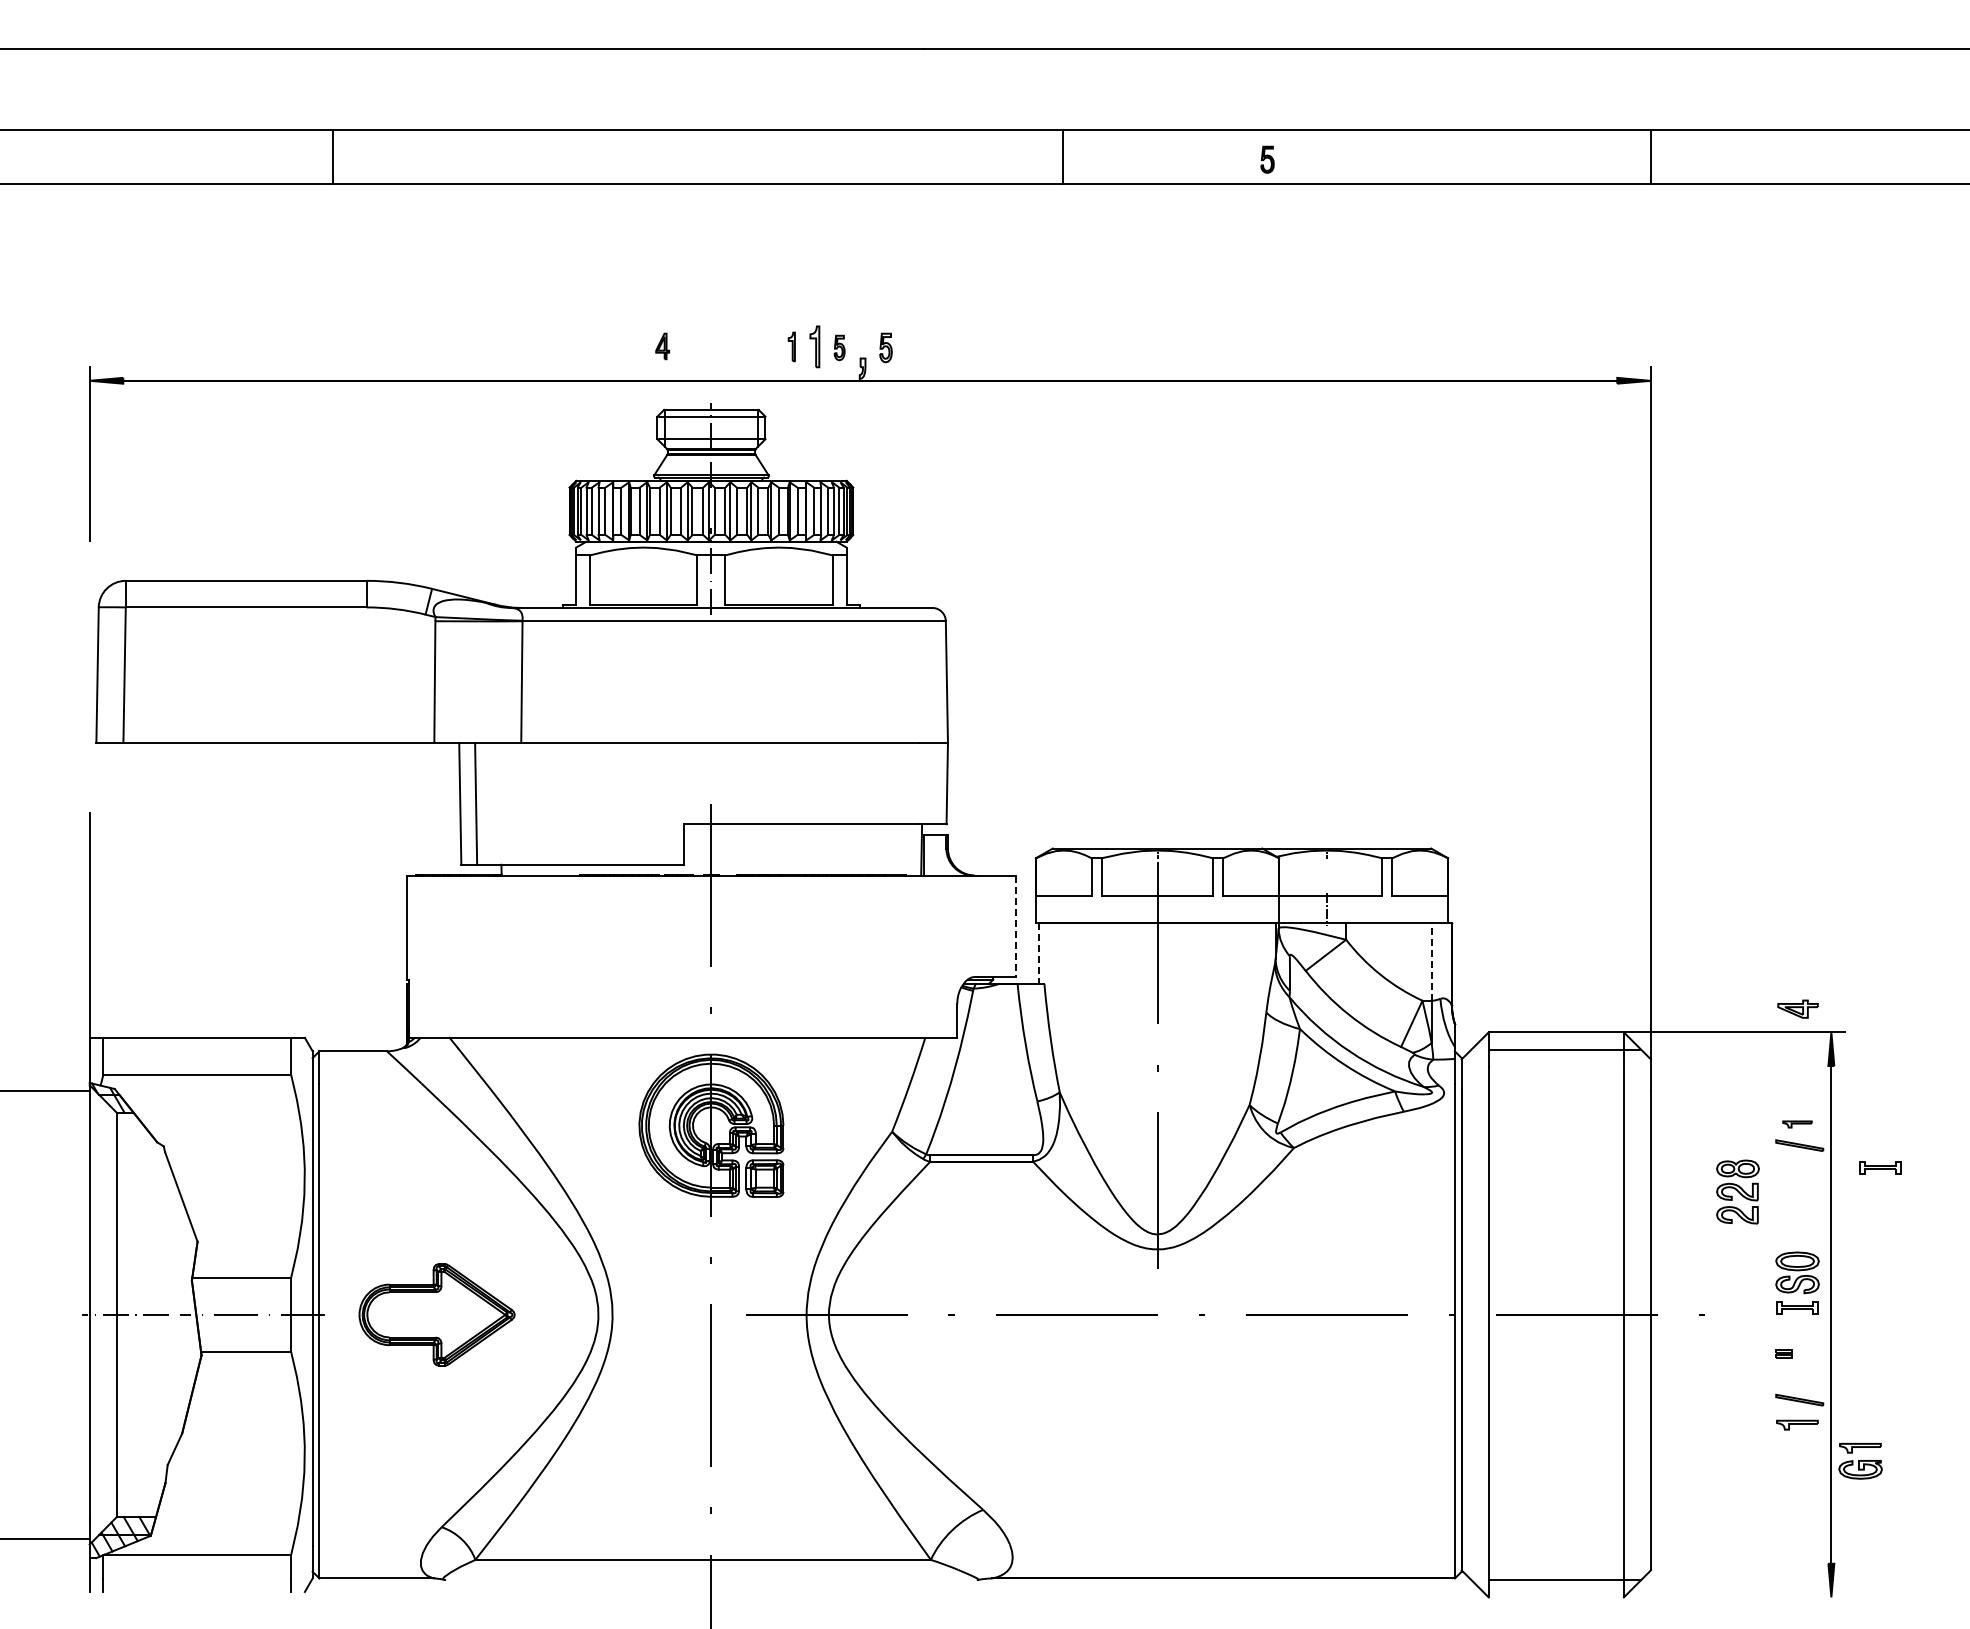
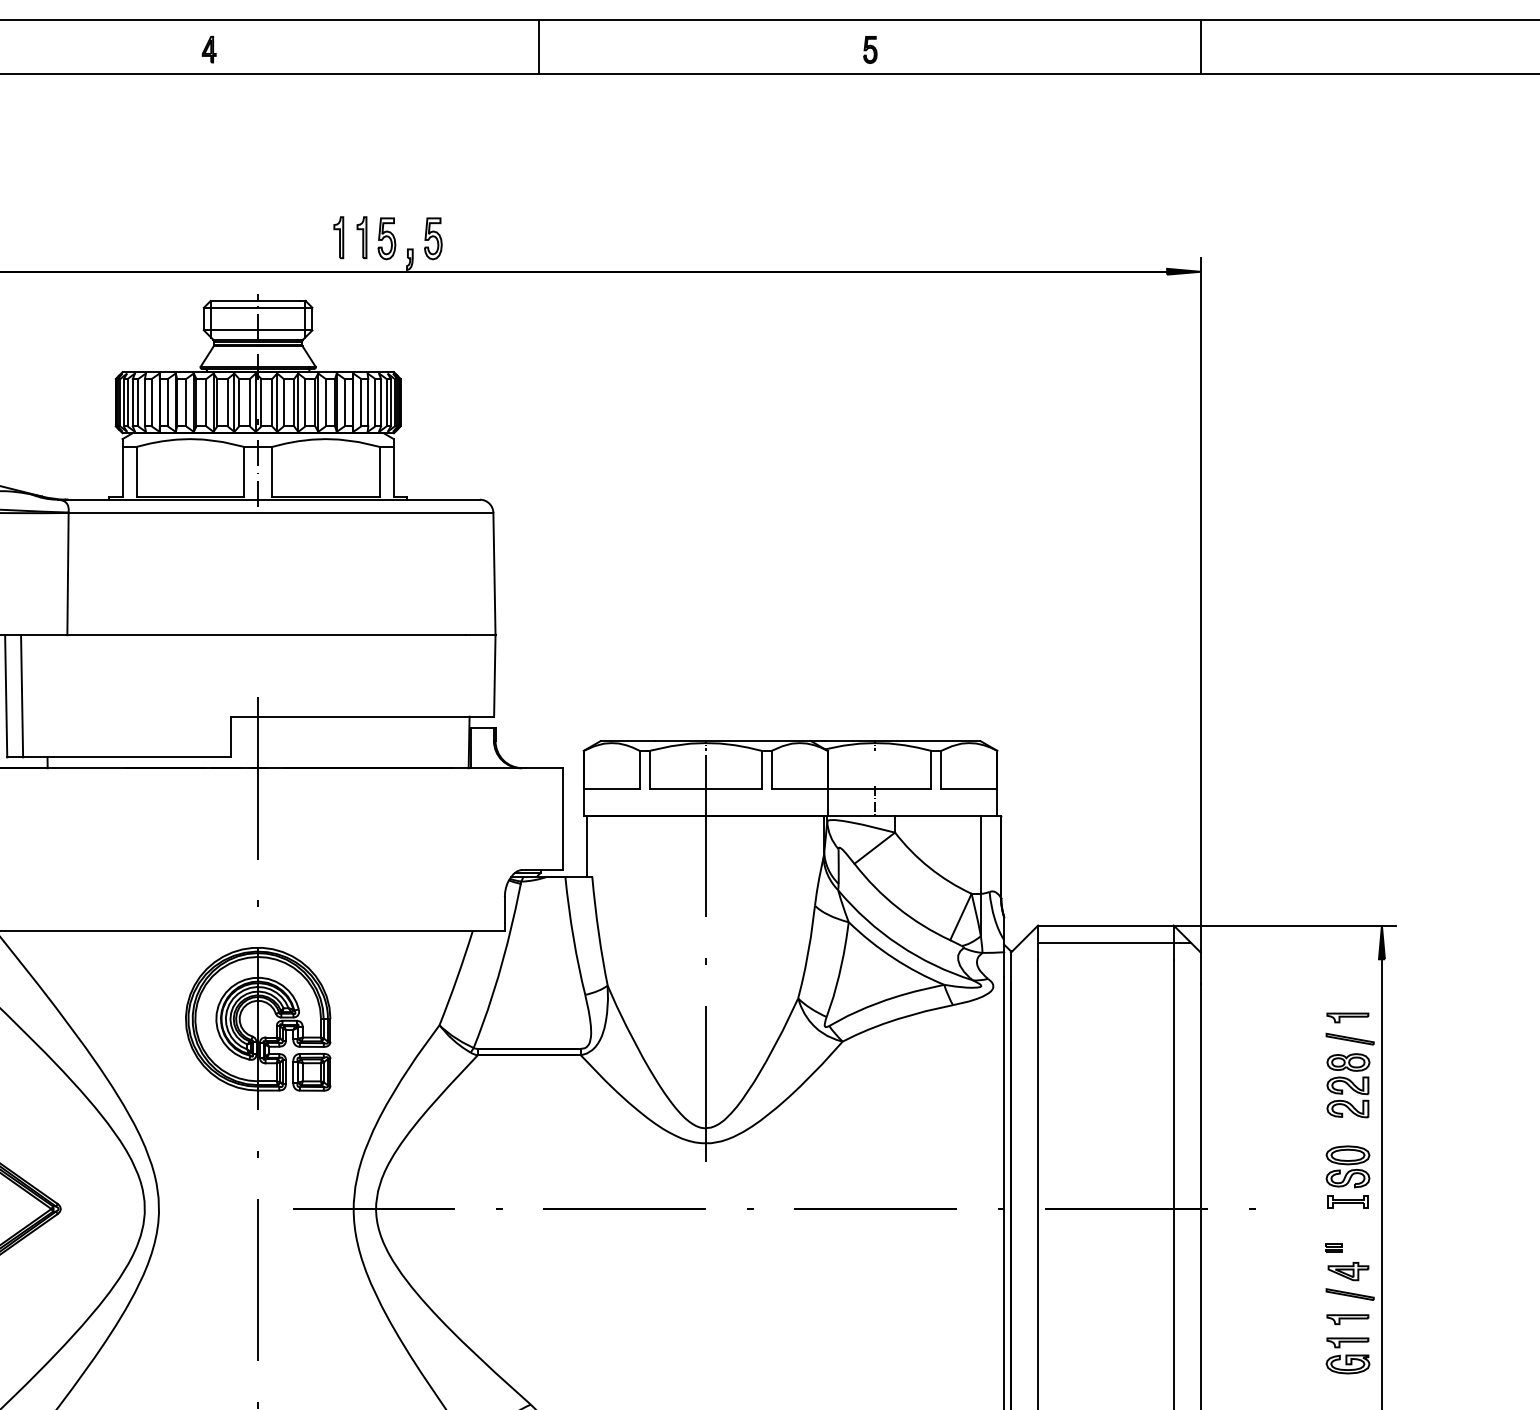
line: (1062, 156) -> (539, 46), moved
part: (1267, 159) -> (870, 49), moved
part: (662, 346) -> (209, 49), moved
part: (791, 346) -> (338, 237), size x1.43
part: (839, 347) -> (386, 238), size x1.67
part: (885, 347) -> (432, 238), size x1.43
line: (1015, 926) -> (563, 819), dashed -> solid
line: (1039, 953) -> (587, 846), dashed -> solid
line: (1431, 961) -> (980, 854), dashed -> solid
part: (1797, 1008) -> (1347, 1270), moved
part: (1797, 1124) -> (1347, 1017), size x1.43
part: (1880, 1167) -> (1431, 1061), removed
part: (1737, 1191) -> (1347, 1085), moved
part: (1860, 1461) -> (1347, 1356), moved

